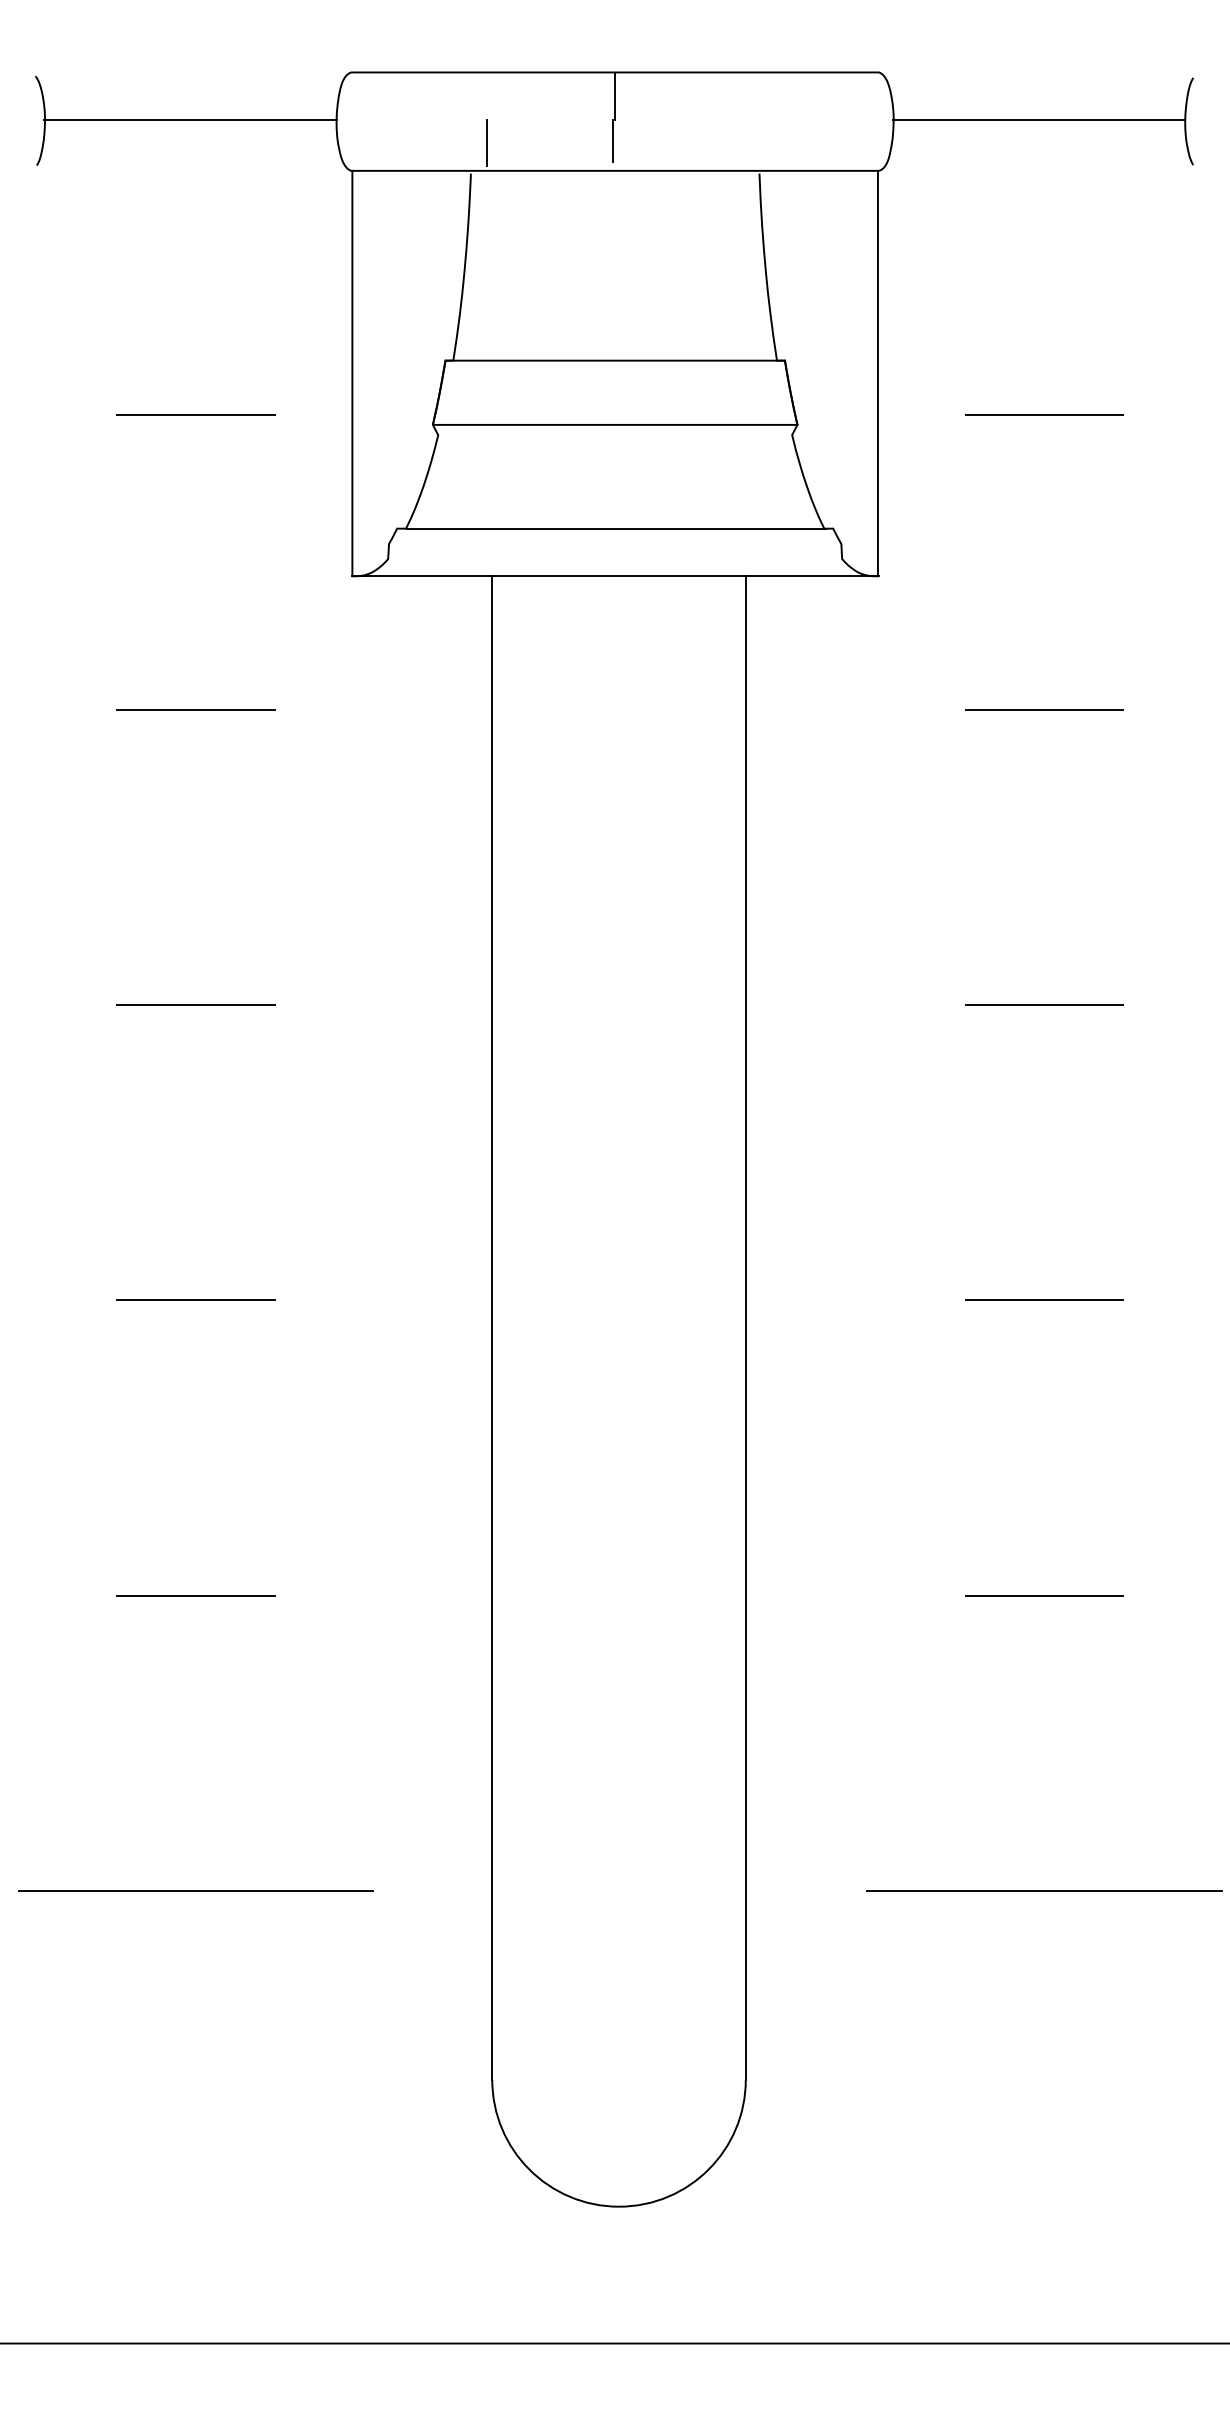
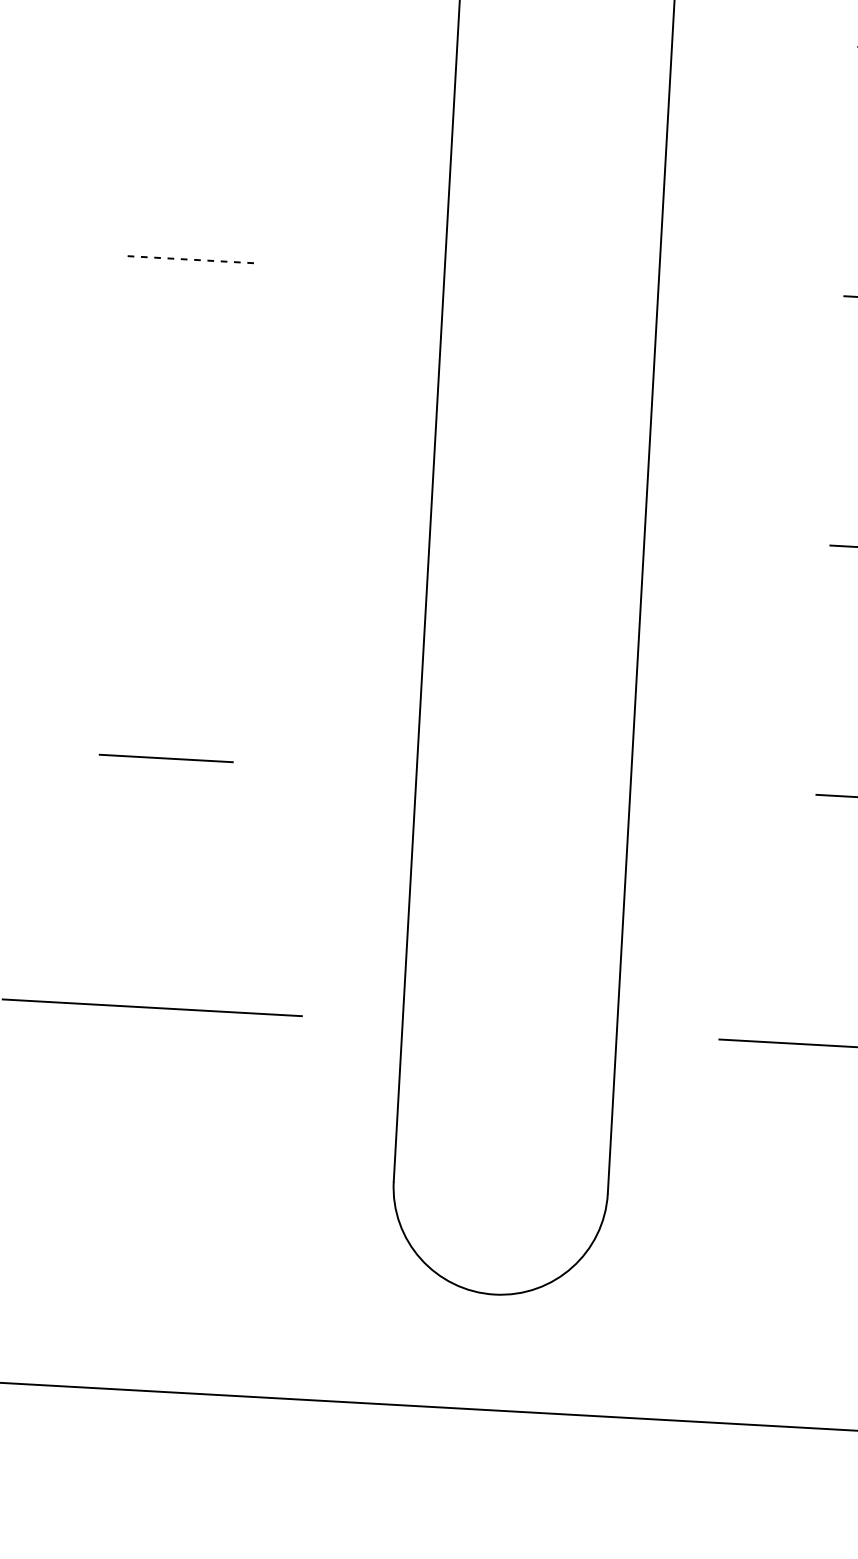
line: (195, 709) -> (207, 10), removed
line: (195, 1005) -> (193, 260), solid -> dashed
line: (195, 1300) -> (179, 509), removed

